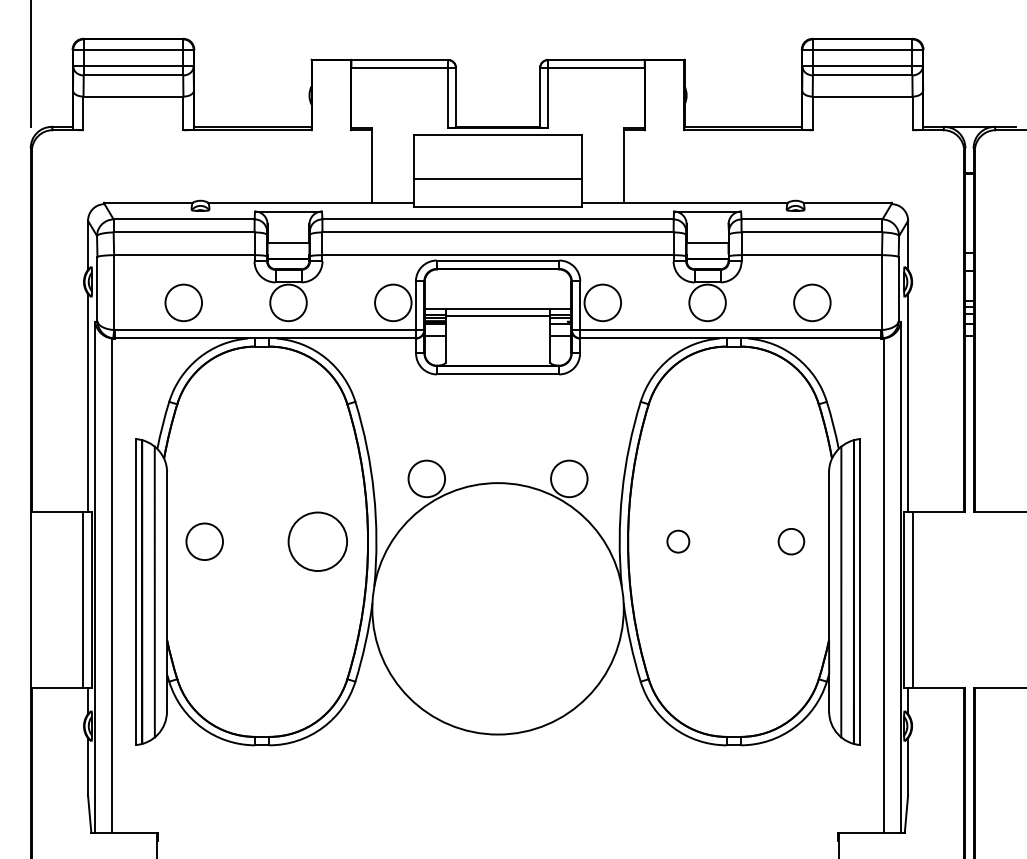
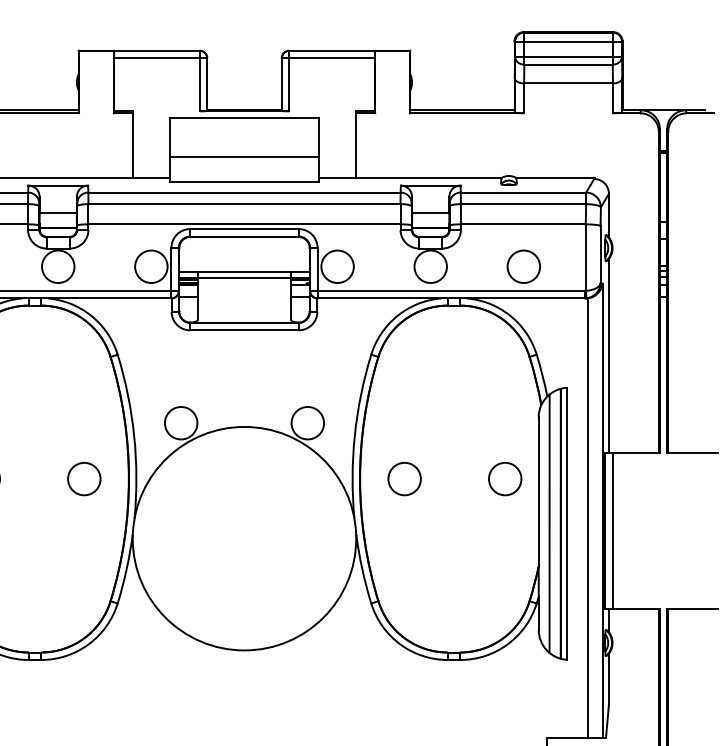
circle: (317, 541) -> (84, 478), size x0.62
circle: (678, 541) -> (404, 478), size x1.67
circle: (791, 541) -> (505, 478), size x1.43

